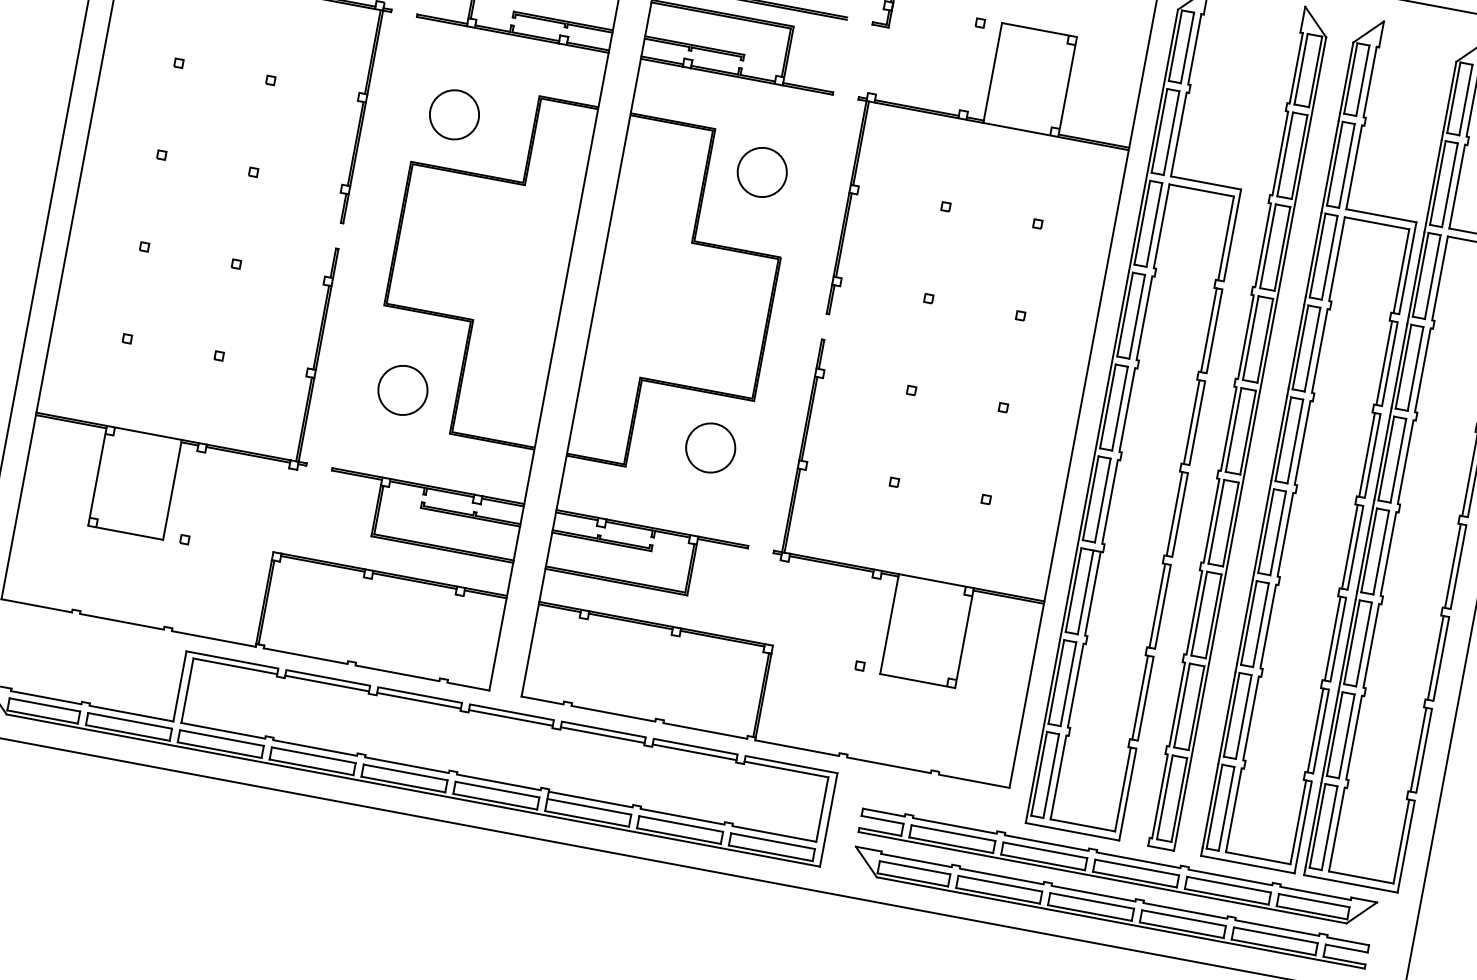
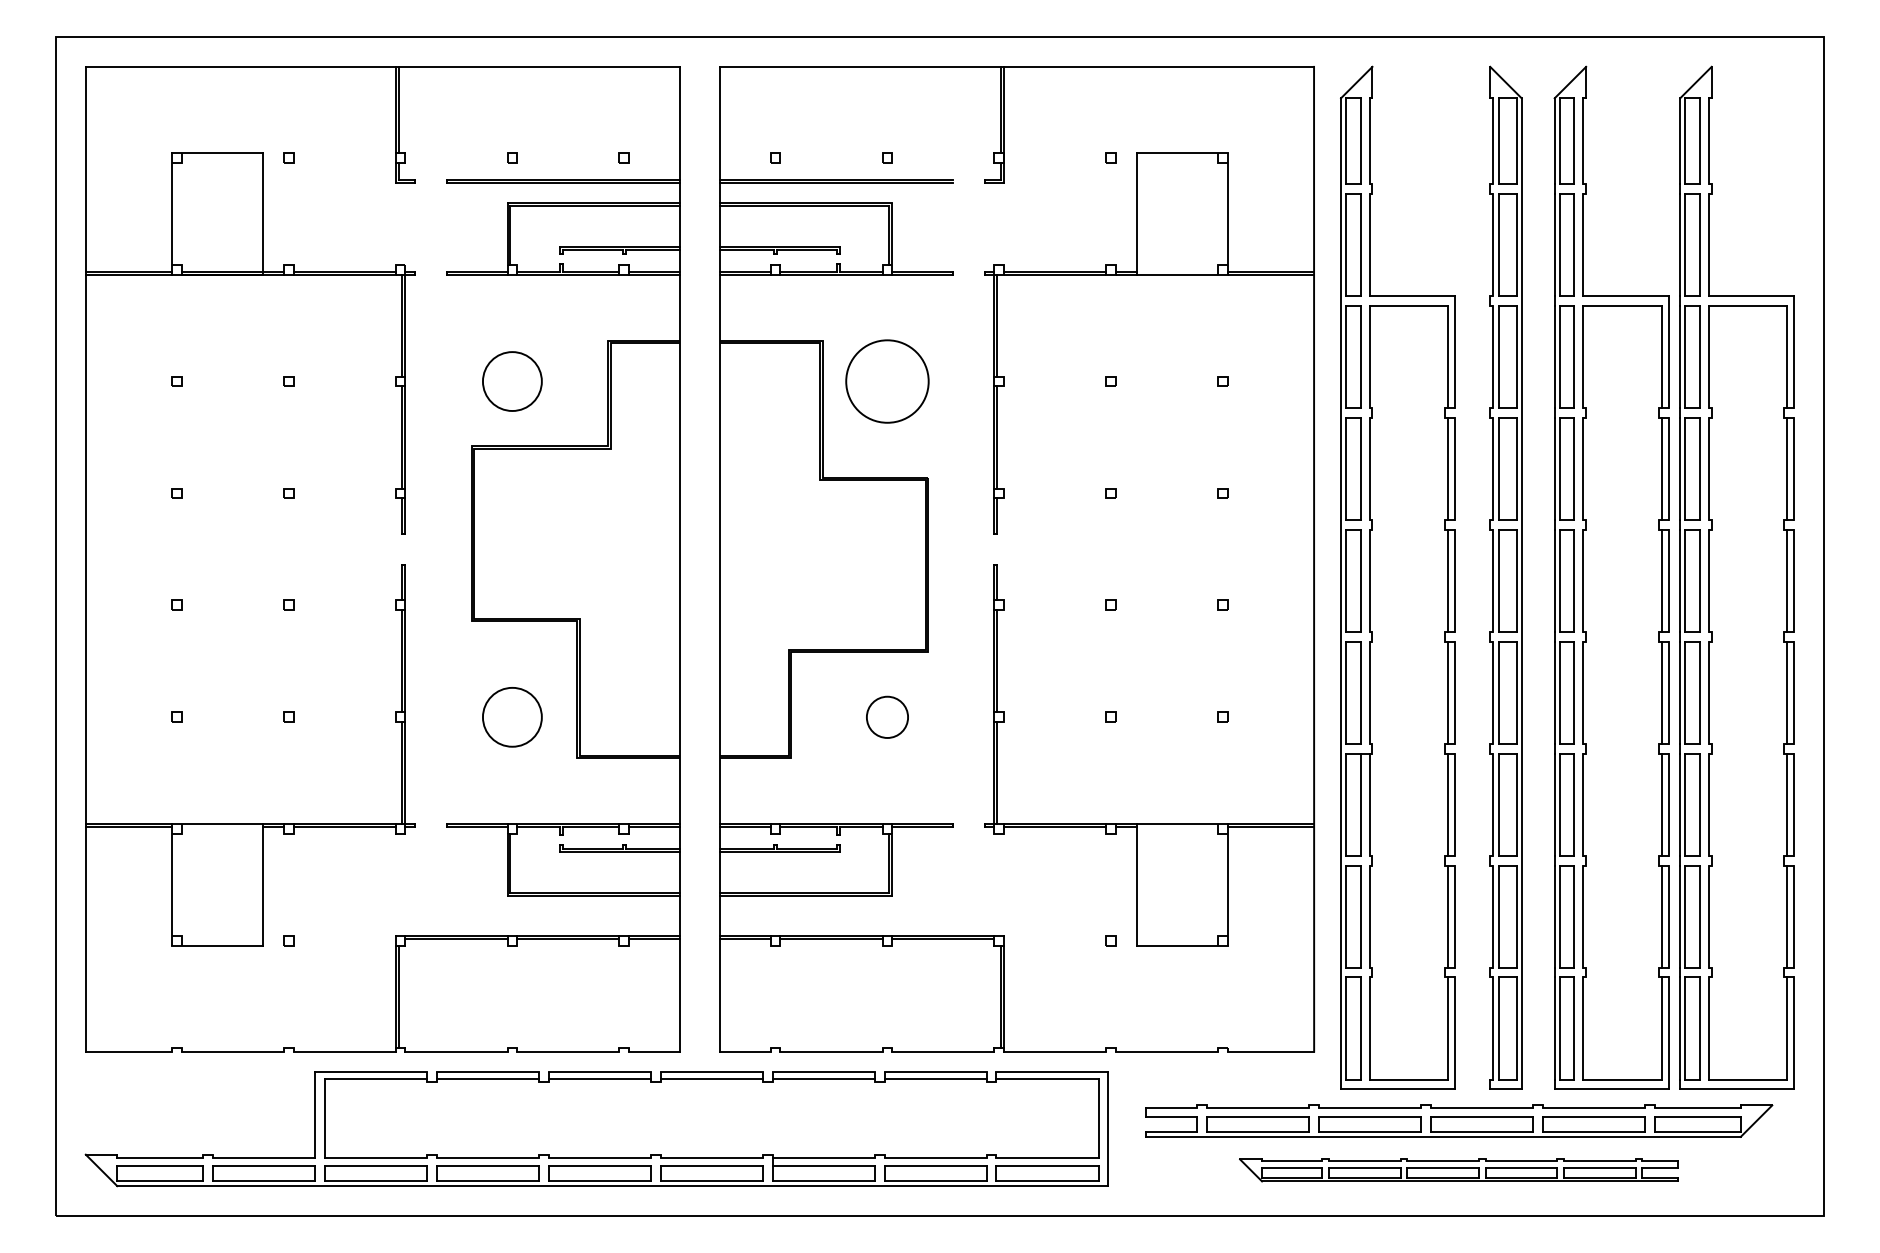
circle: (762, 172) -> (887, 381), size x1.4
circle: (710, 448) -> (887, 717), size x0.7
part: (1109, 907) -> (1458, 1170), size x0.7

